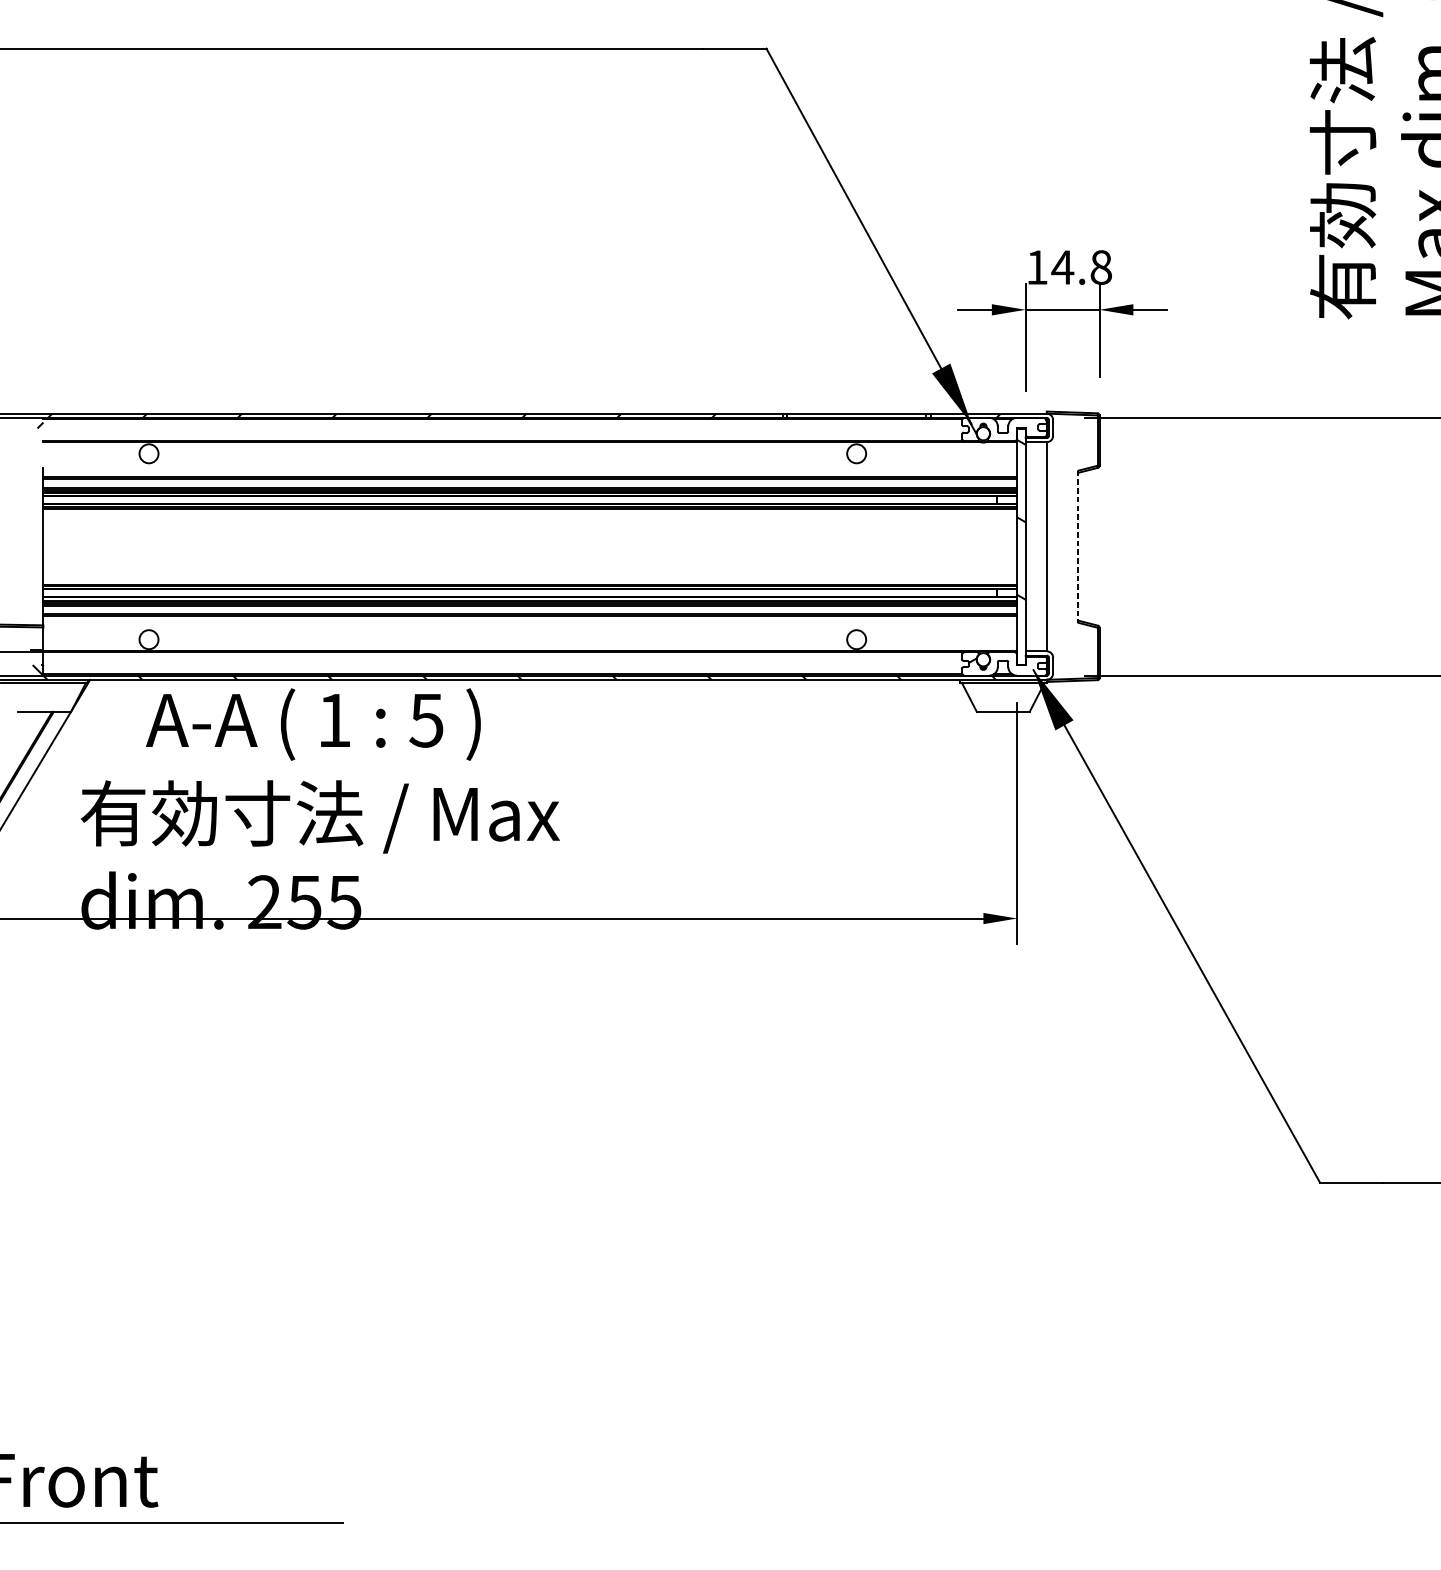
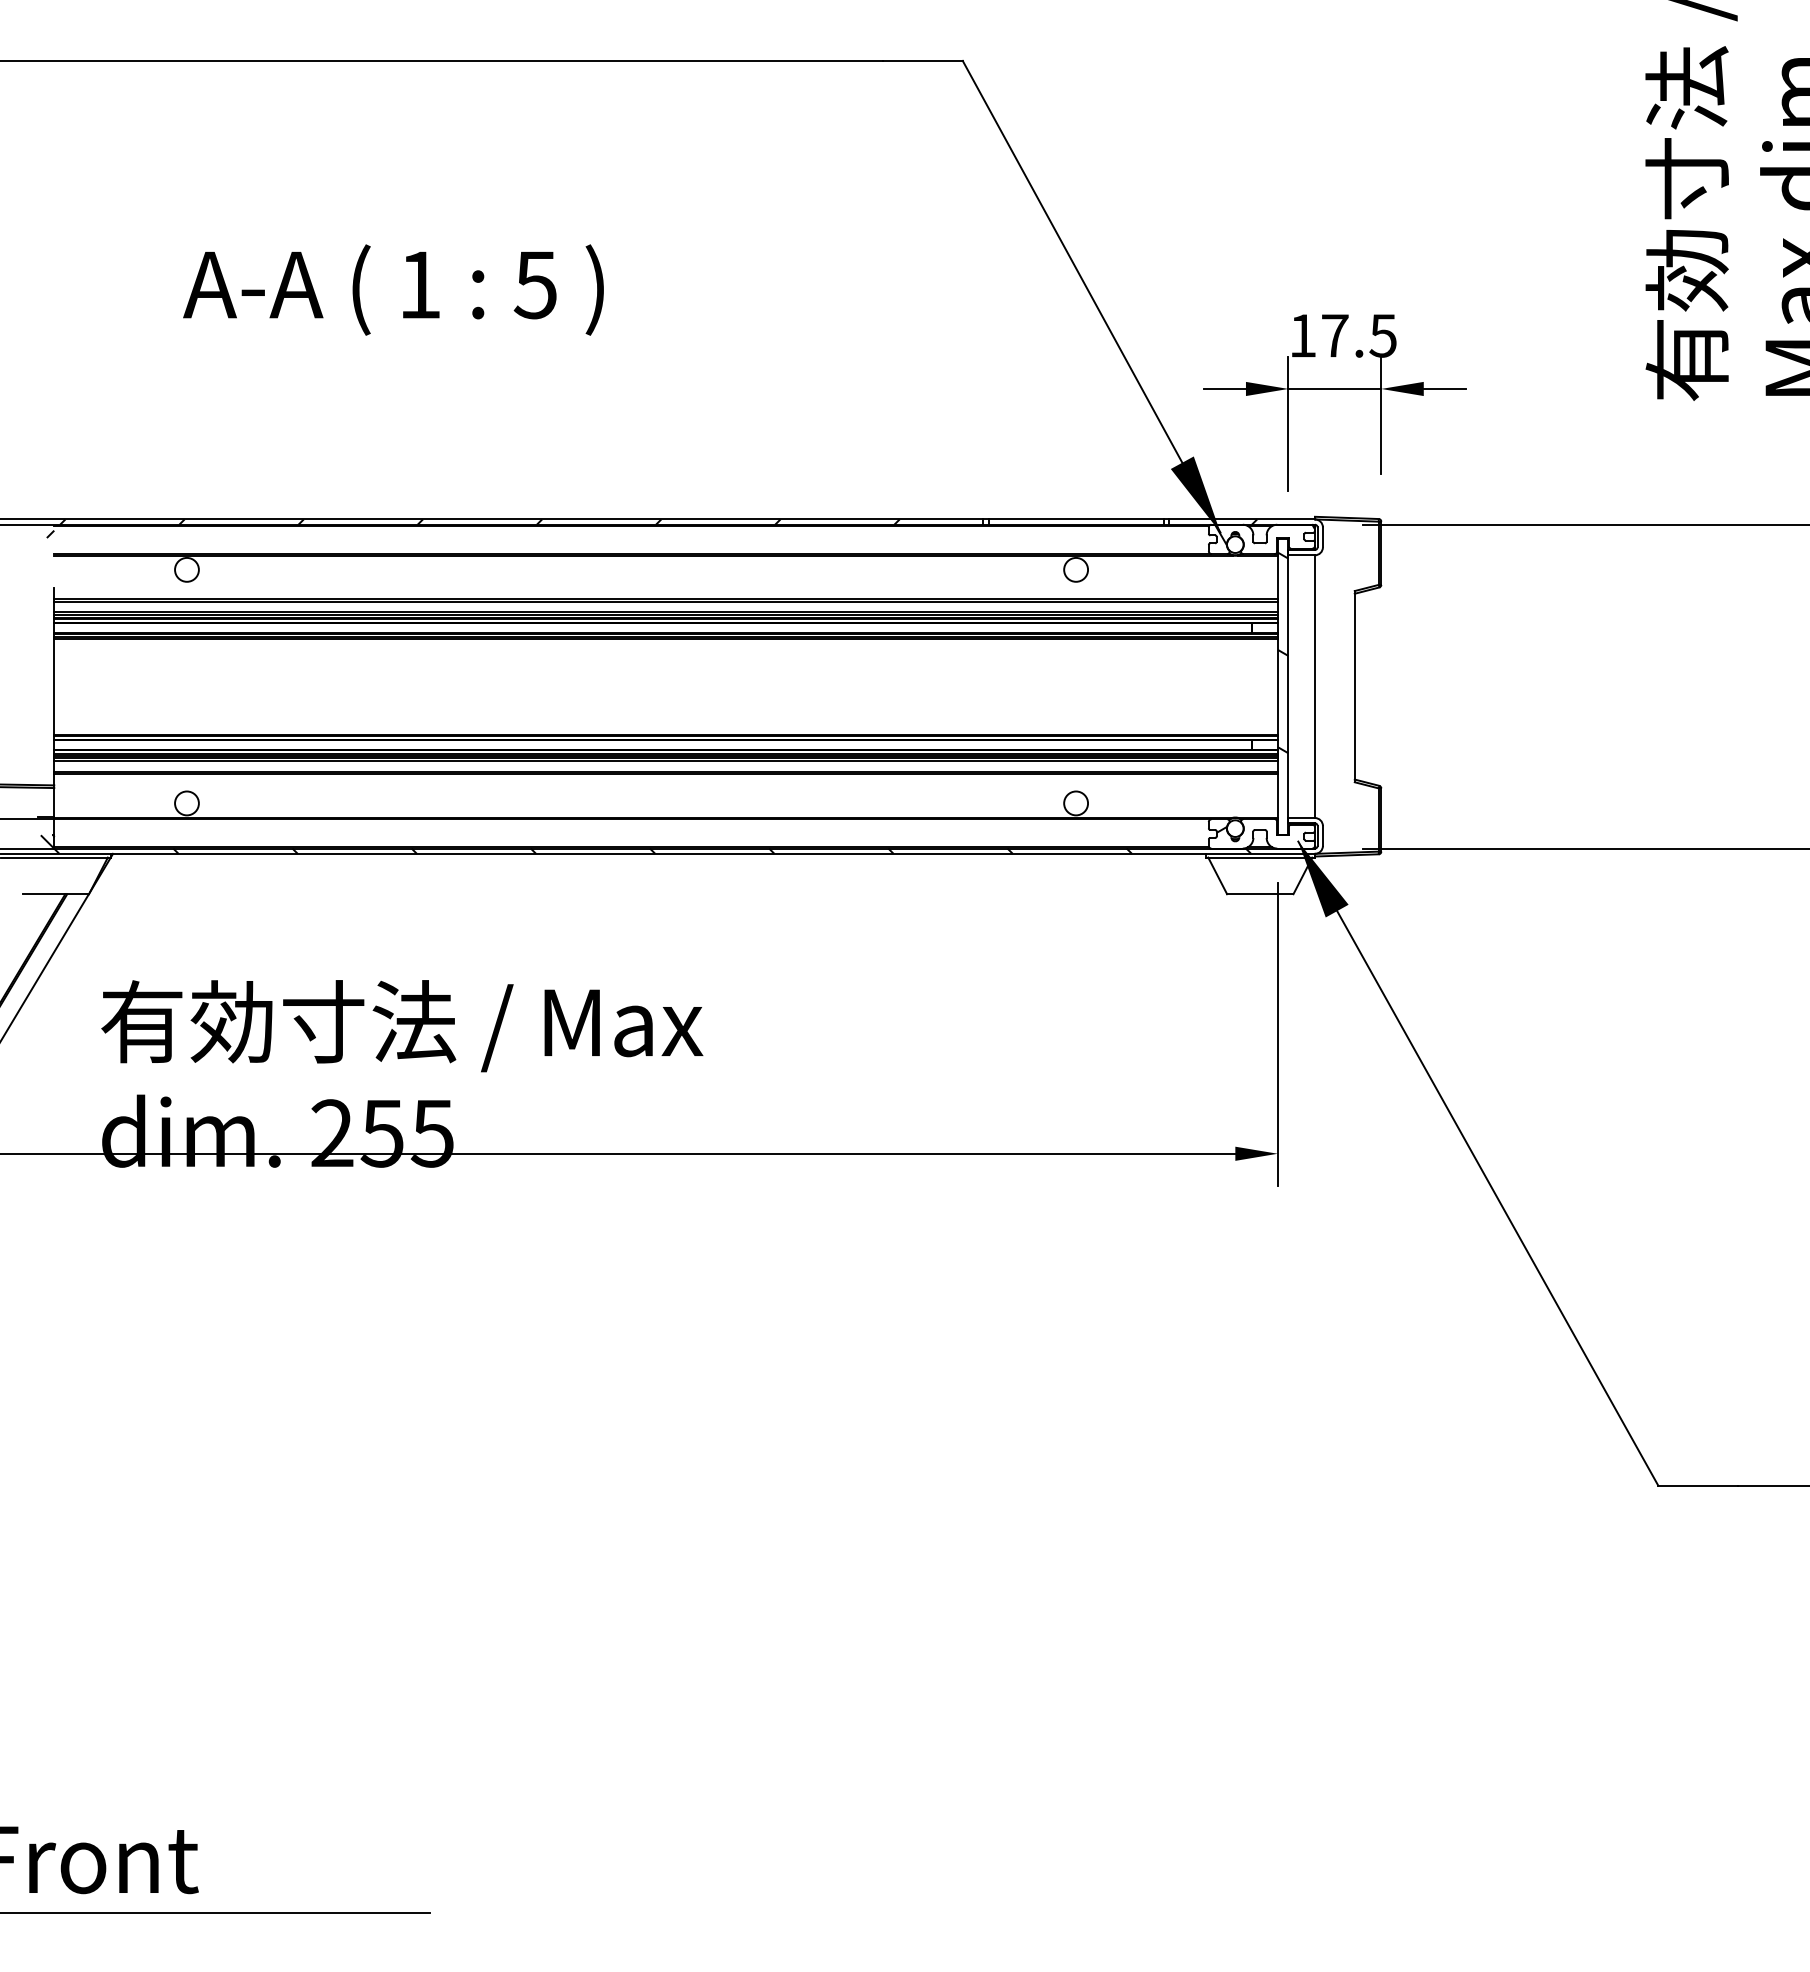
text: (1081, 267) -> (1358, 335), 14.8 -> 17.5
line: (1078, 546) -> (1354, 686), dashed -> solid
text: (313, 724) -> (393, 289), moved

